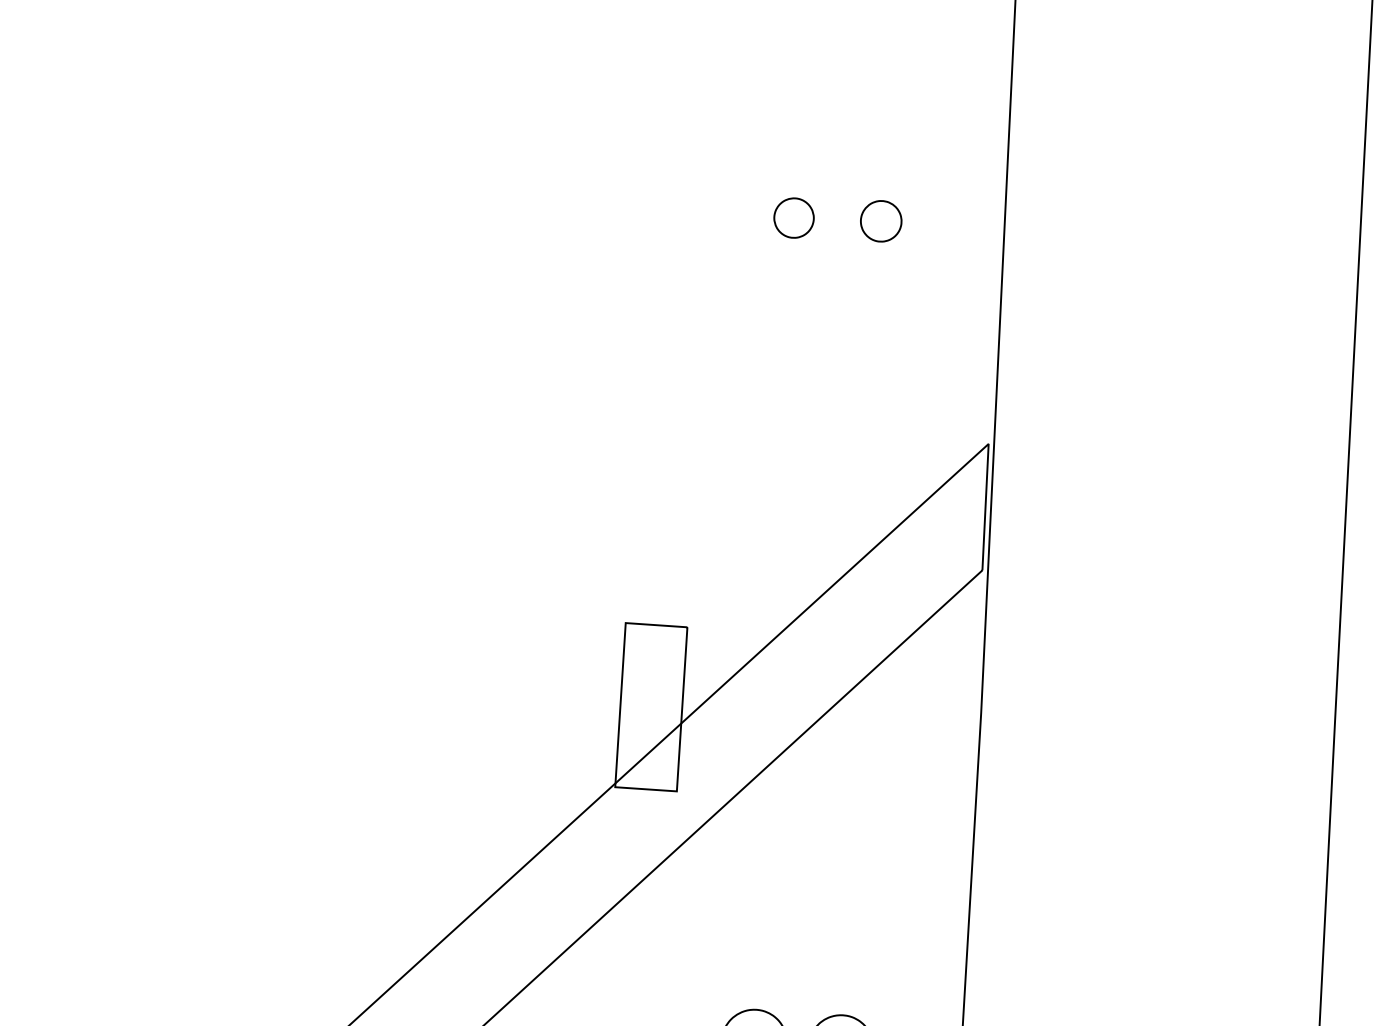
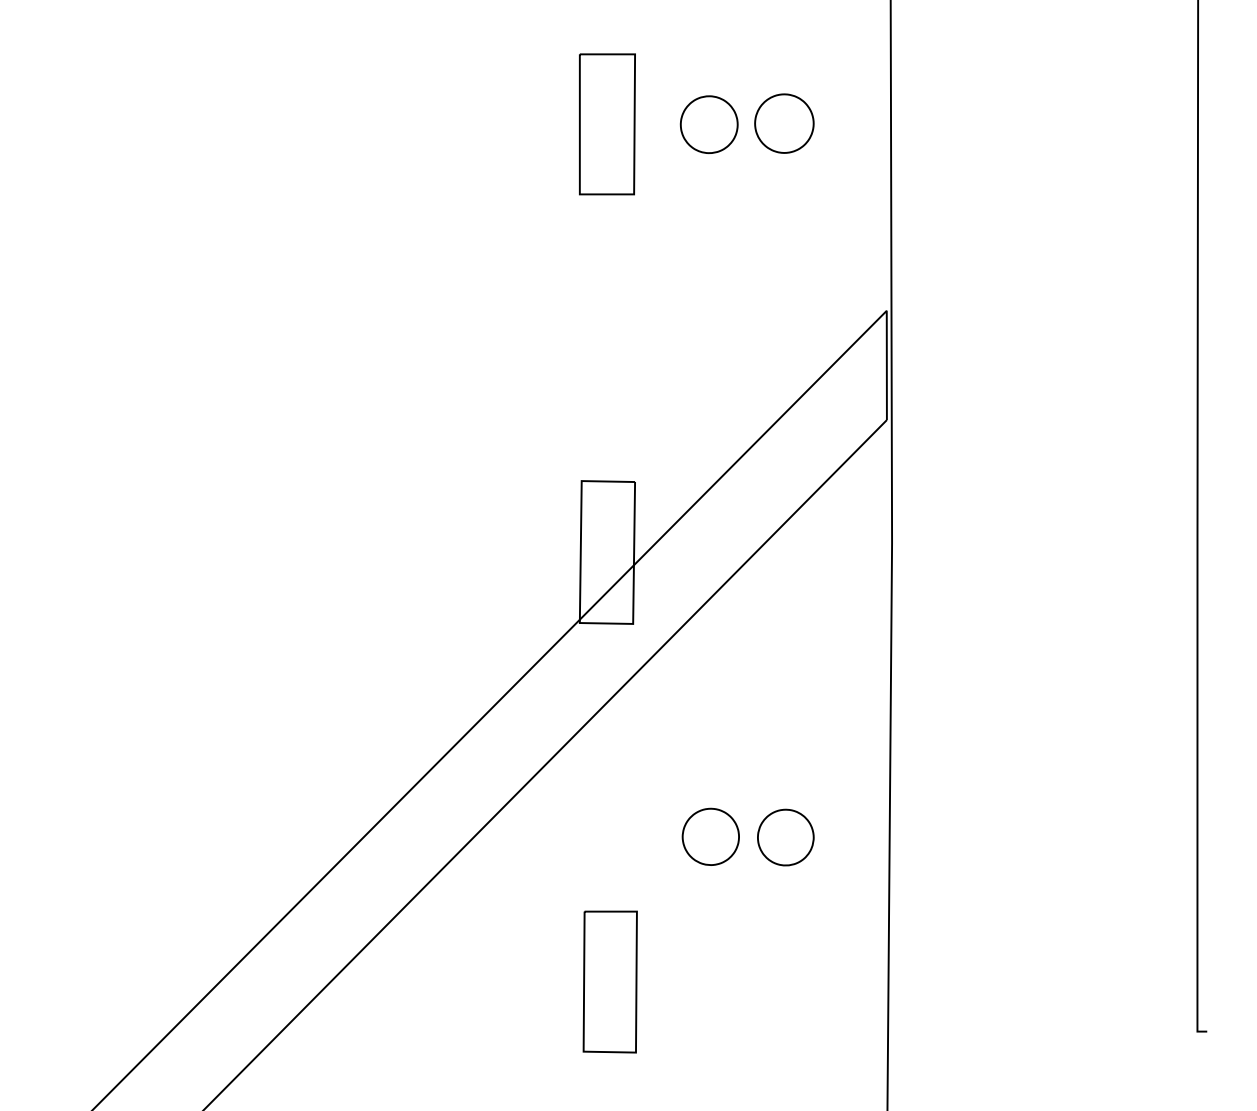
part: (676, 212) -> (607, 124), added
part: (793, 217) -> (708, 124), size x1.67
part: (881, 221) -> (784, 123), size x1.67

